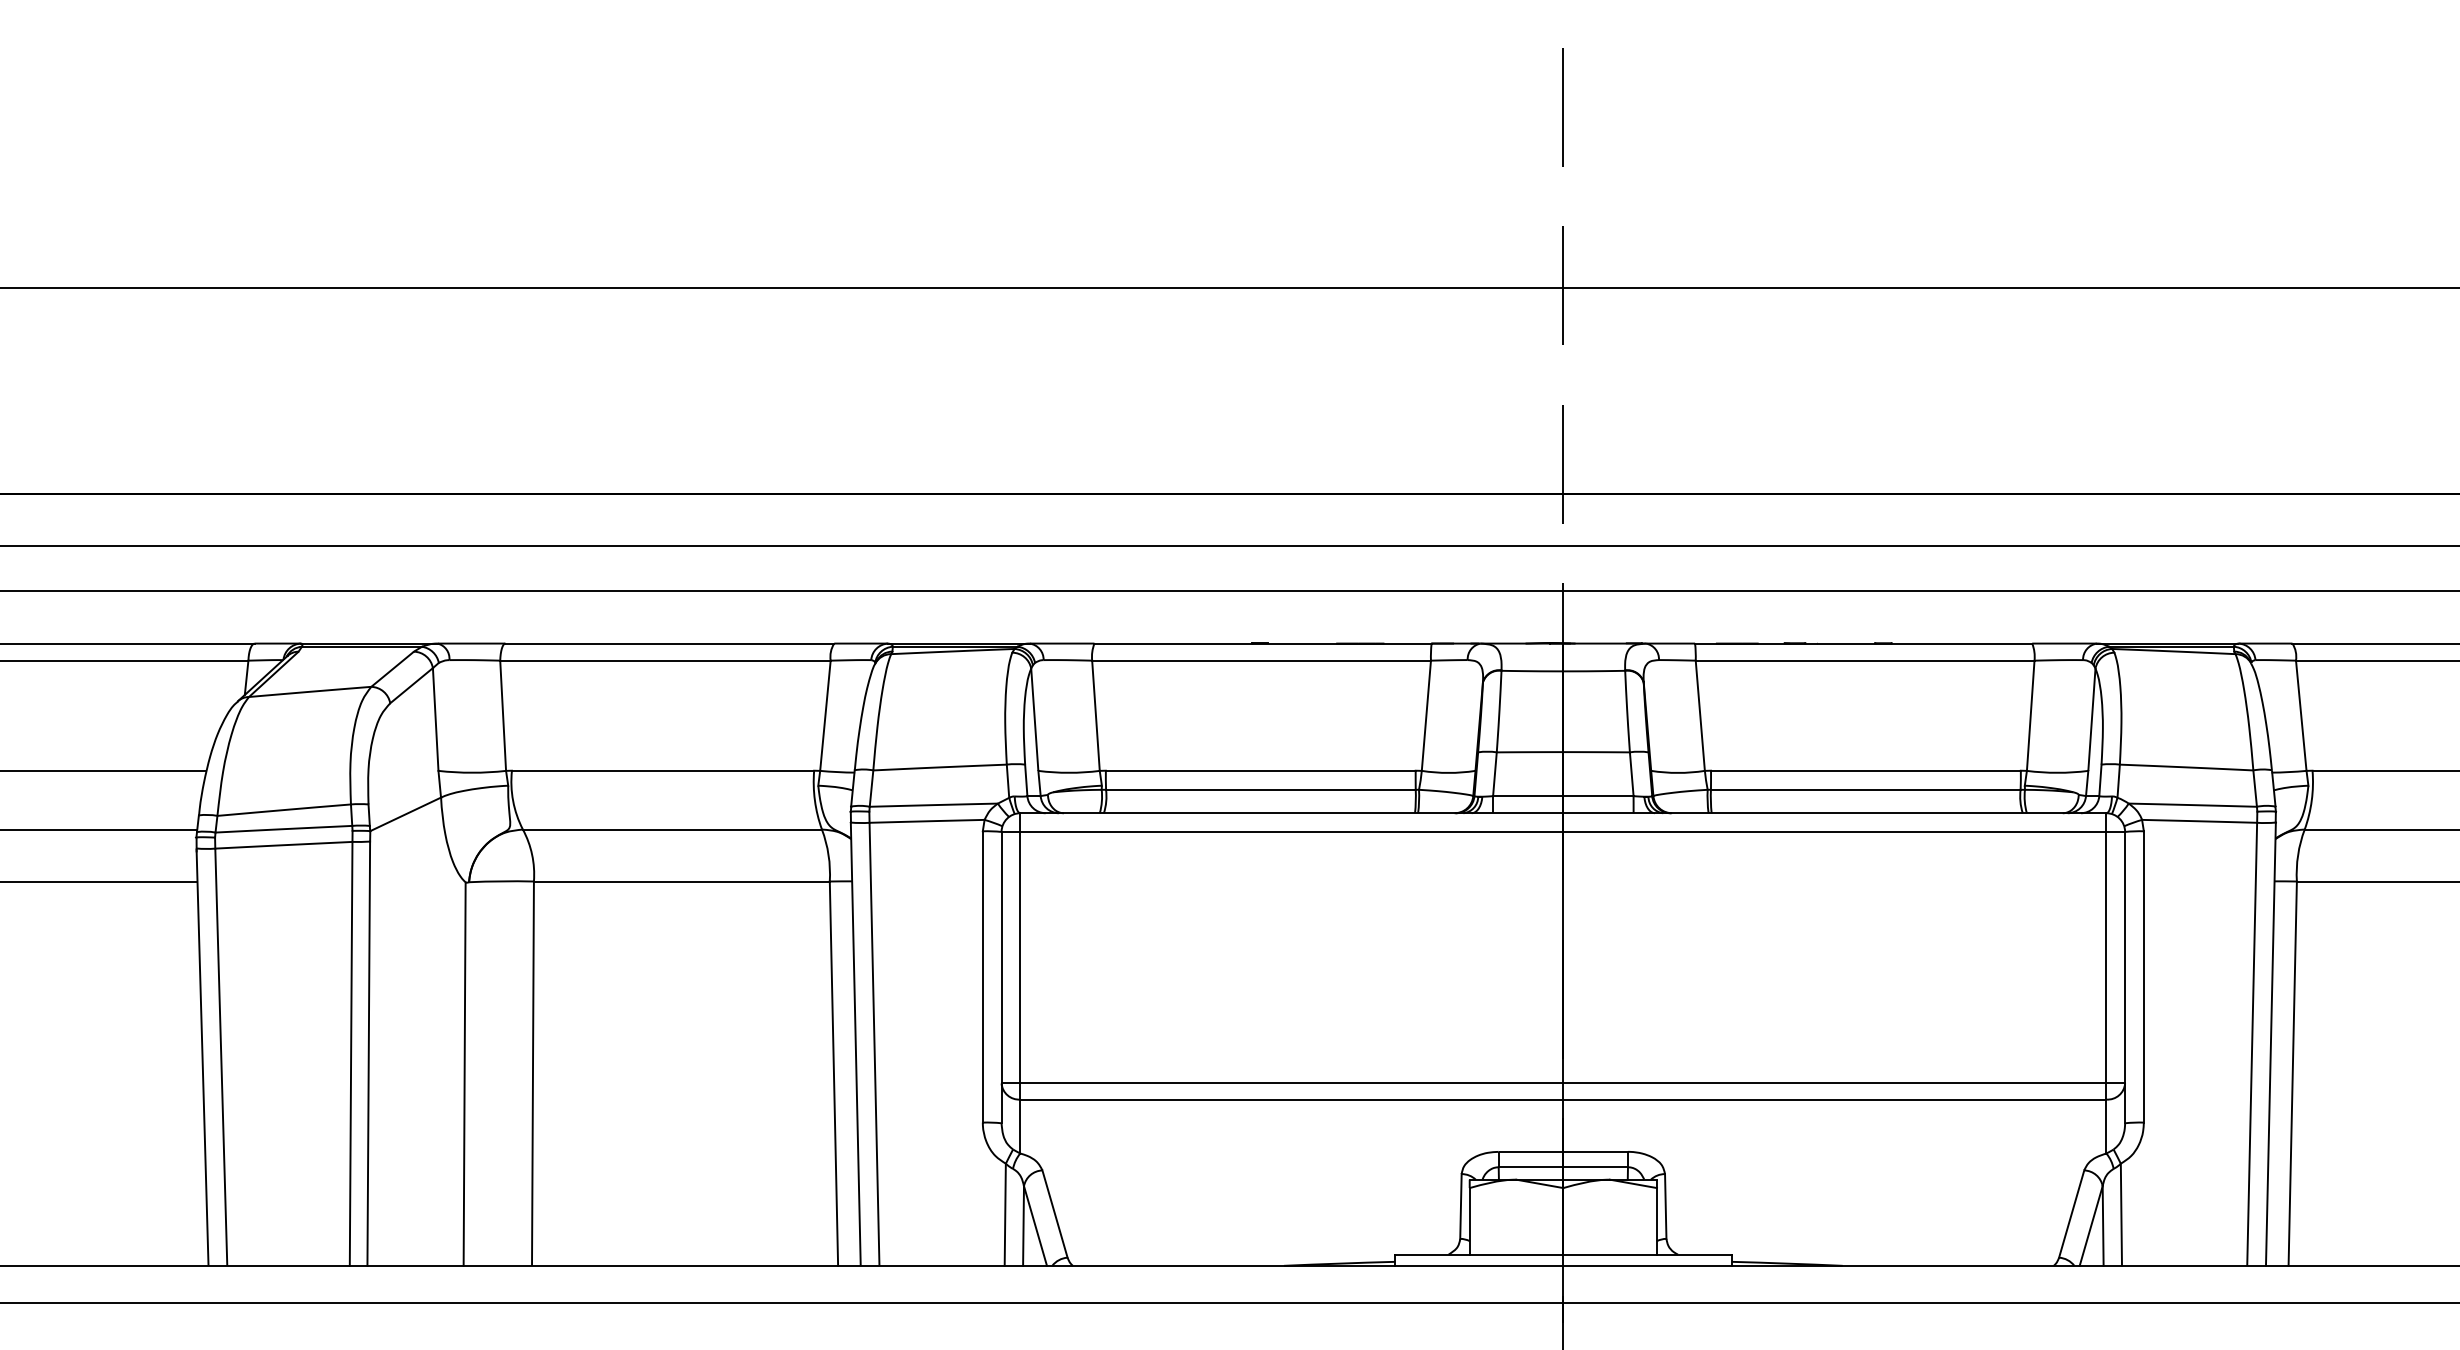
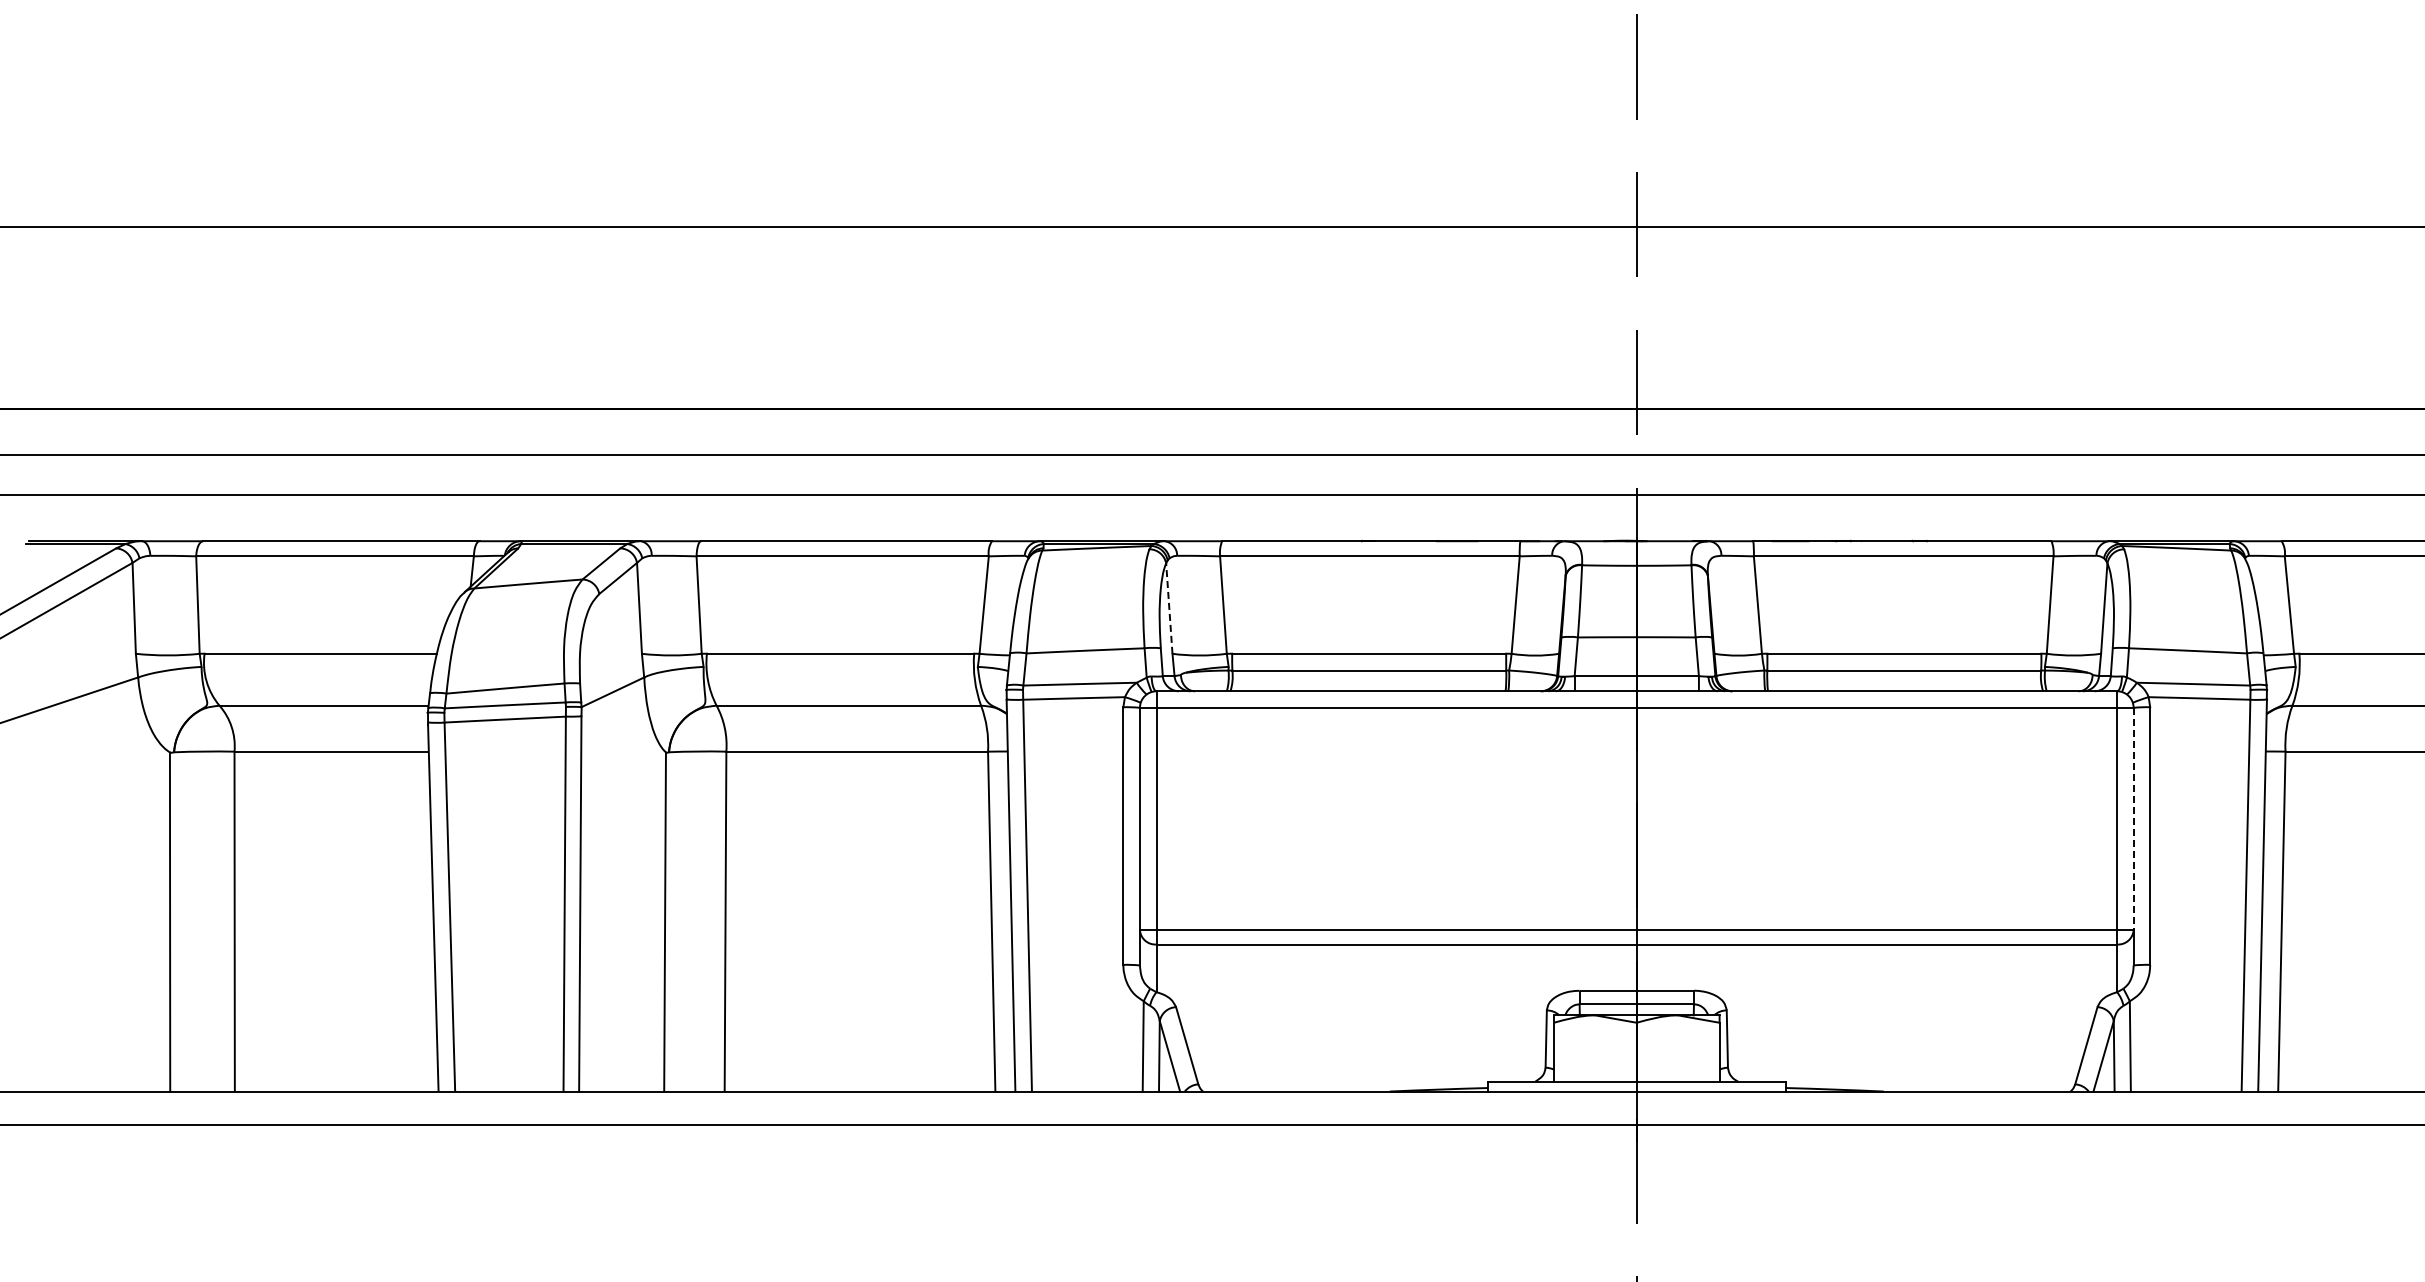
line: (1034, 717) -> (1169, 606), solid -> dashed
line: (2124, 958) -> (2133, 819), solid -> dashed

